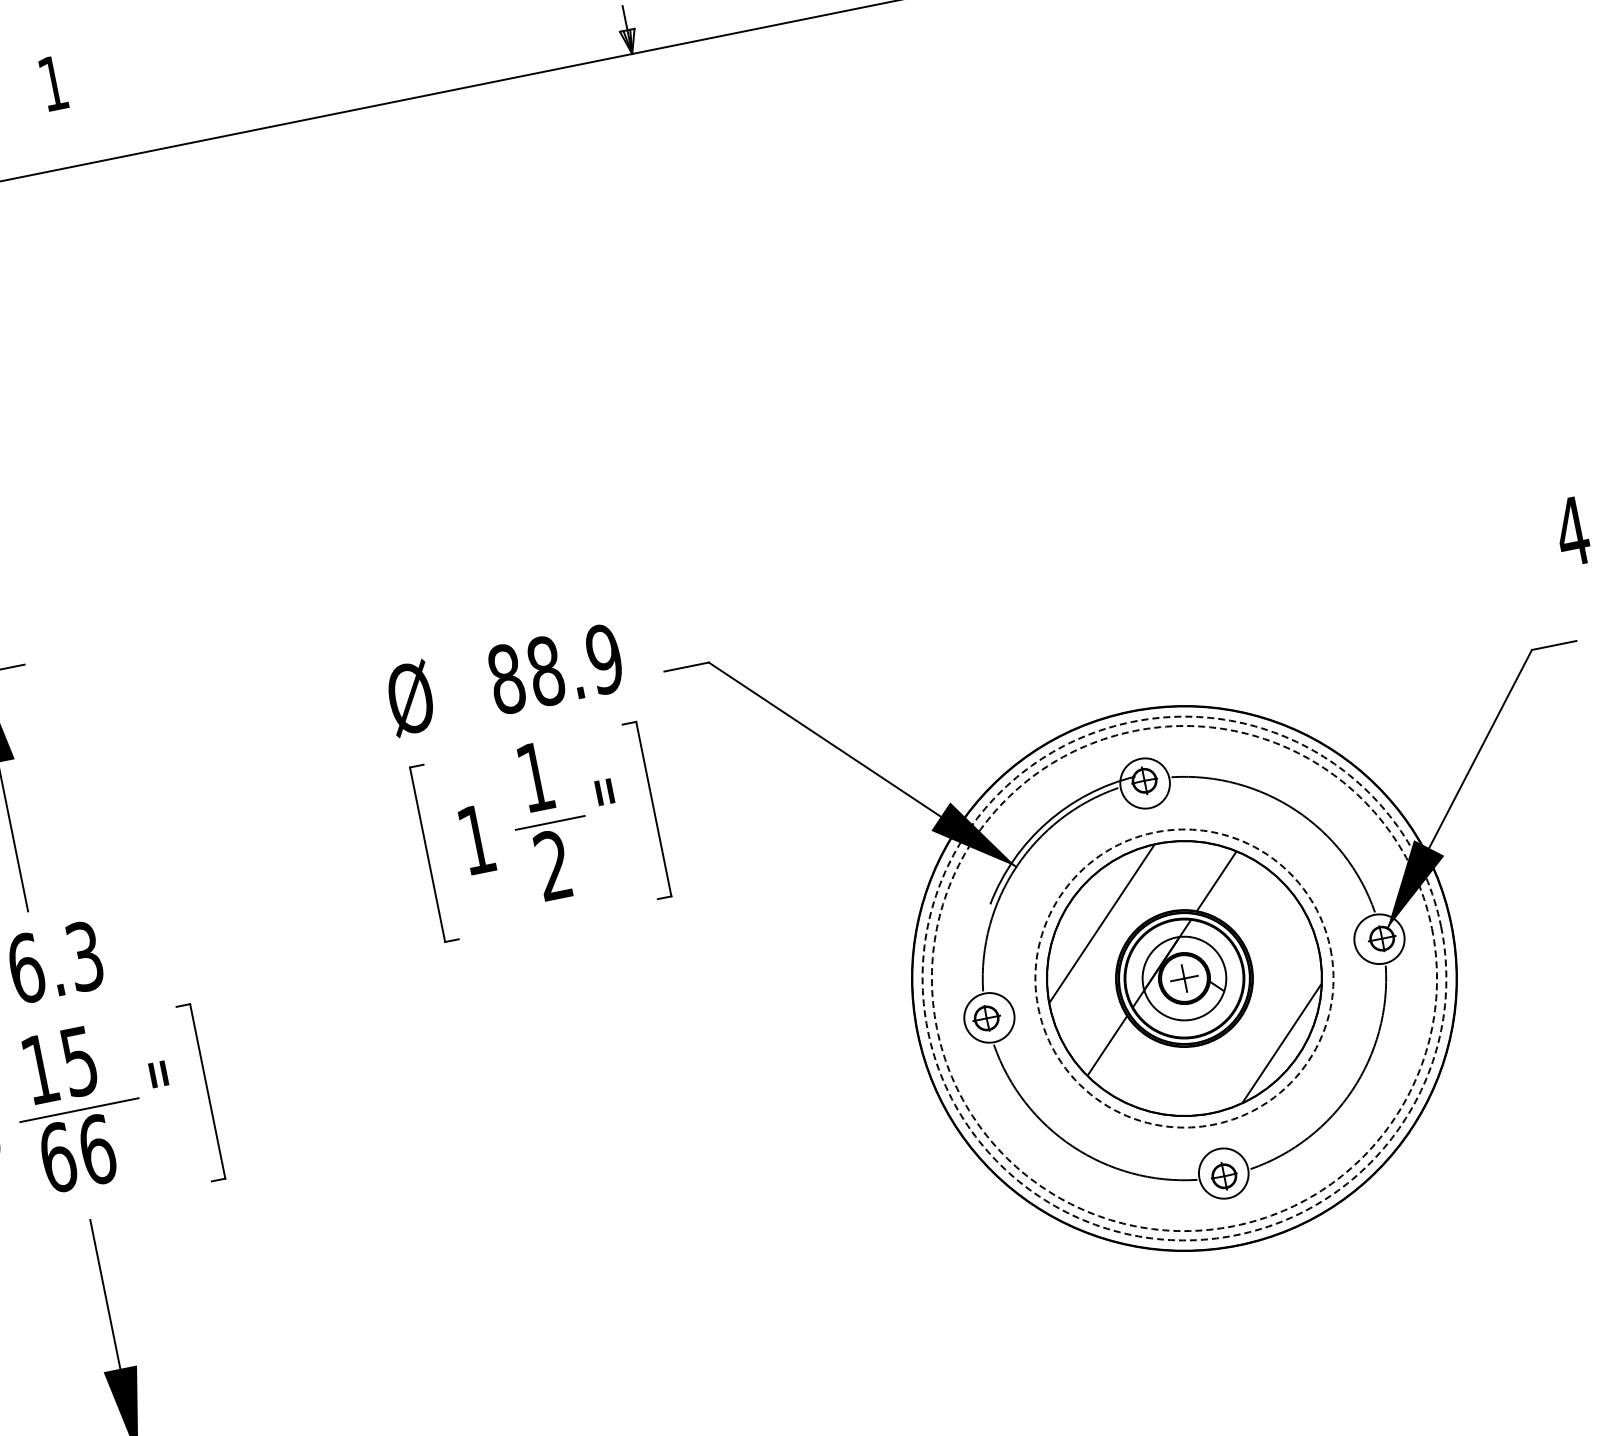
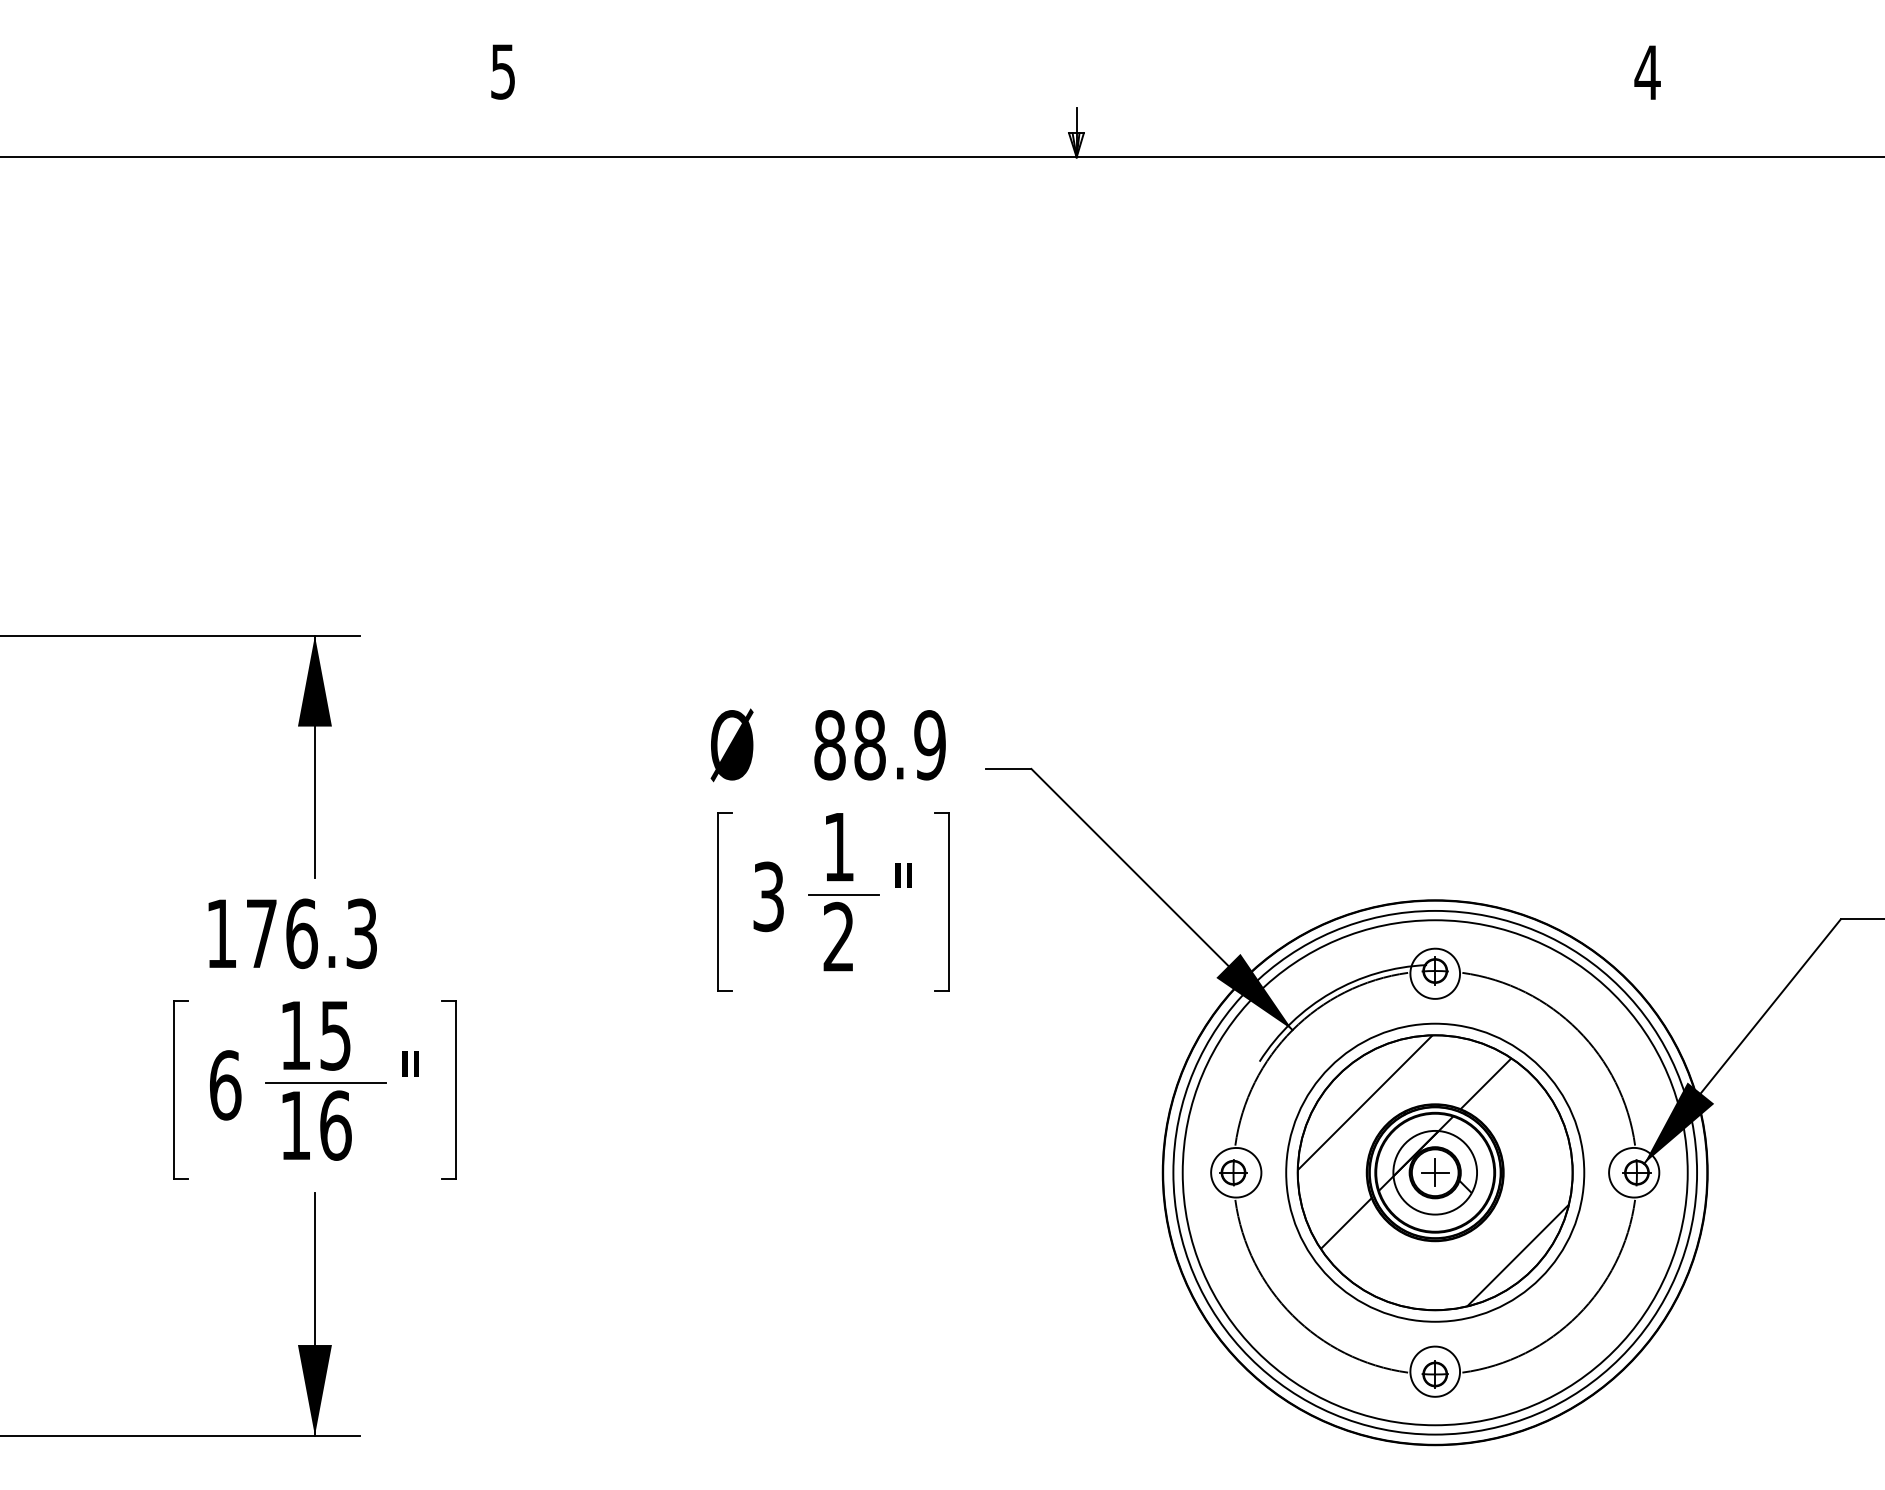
text: (52, 83) -> (502, 71), 1 -> 5
text: (476, 839) -> (768, 896), 1 -> 3
circle: (1183, 978) -> (1434, 1172), dashed -> solid
circle: (1184, 978) -> (1435, 1172), dashed -> solid
circle: (1184, 978) -> (1435, 1172), dashed -> solid
text: (57, 1157) -> (295, 1125), 66 -> 16

